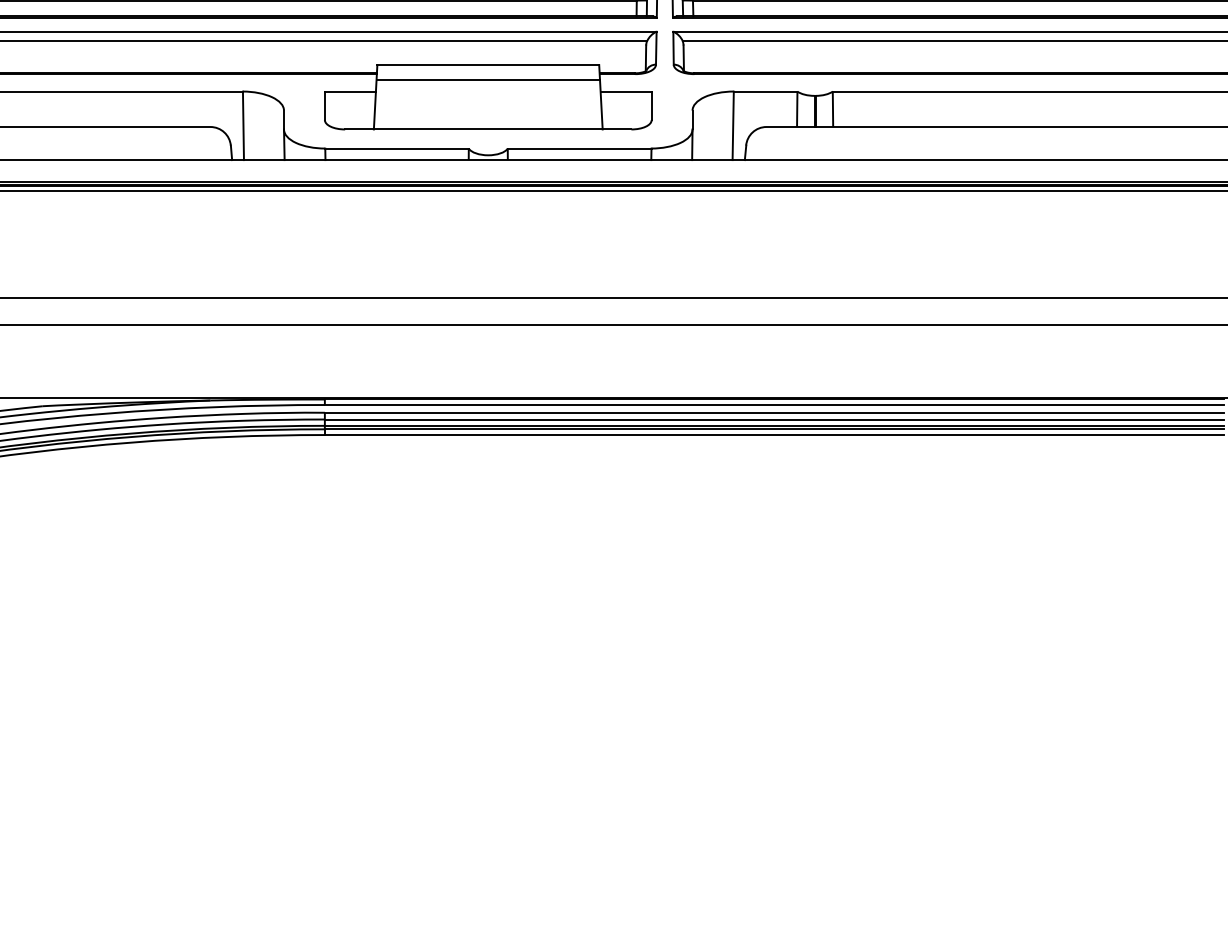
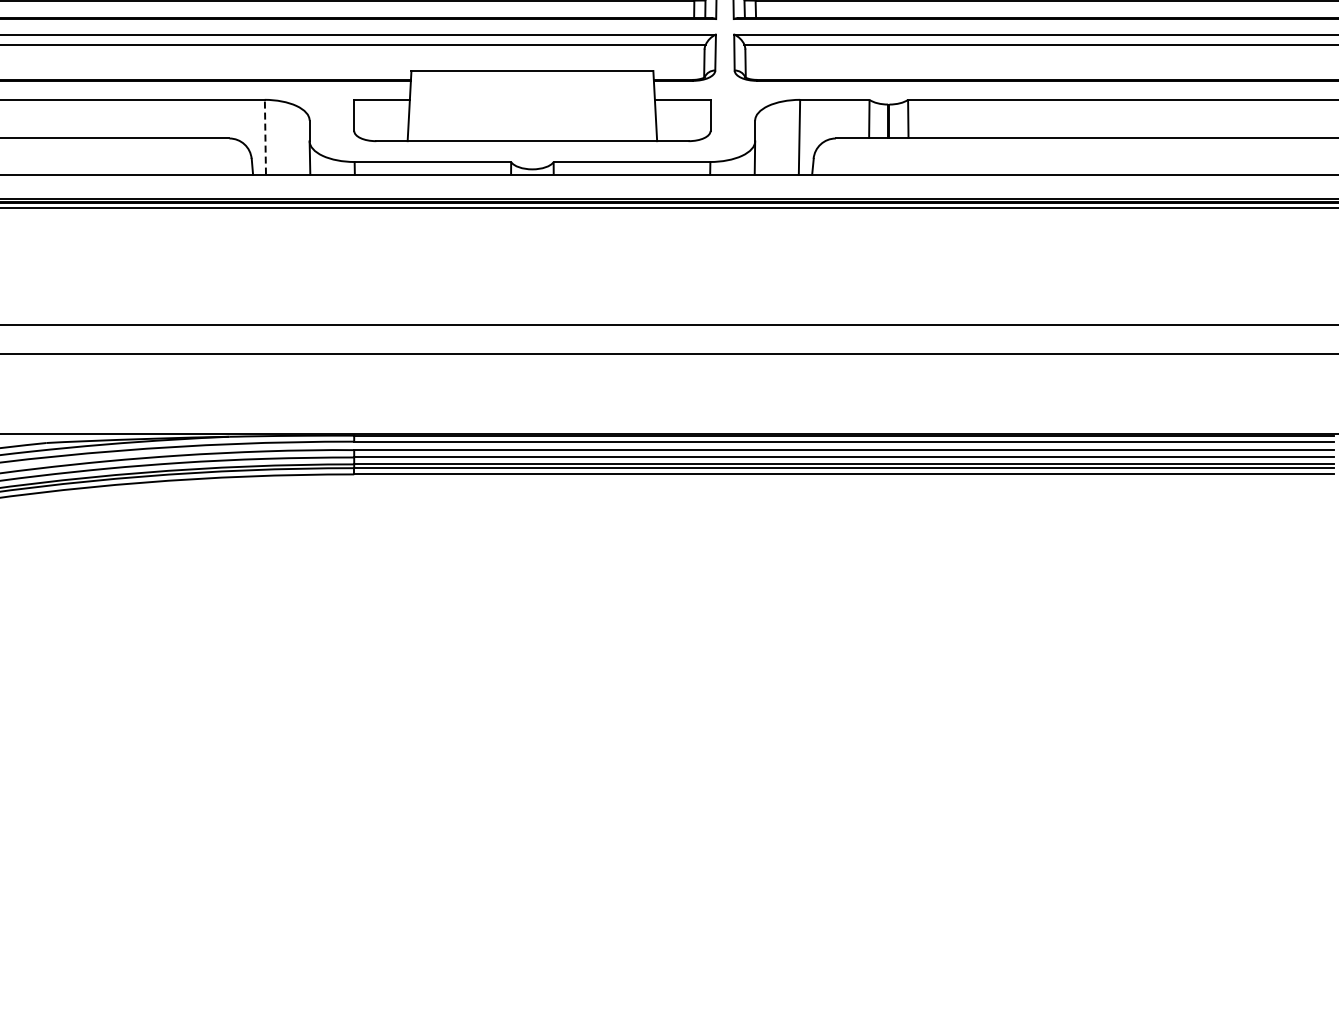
line: (488, 79) -> (532, 86), removed
line: (243, 125) -> (265, 136), solid -> dashed

